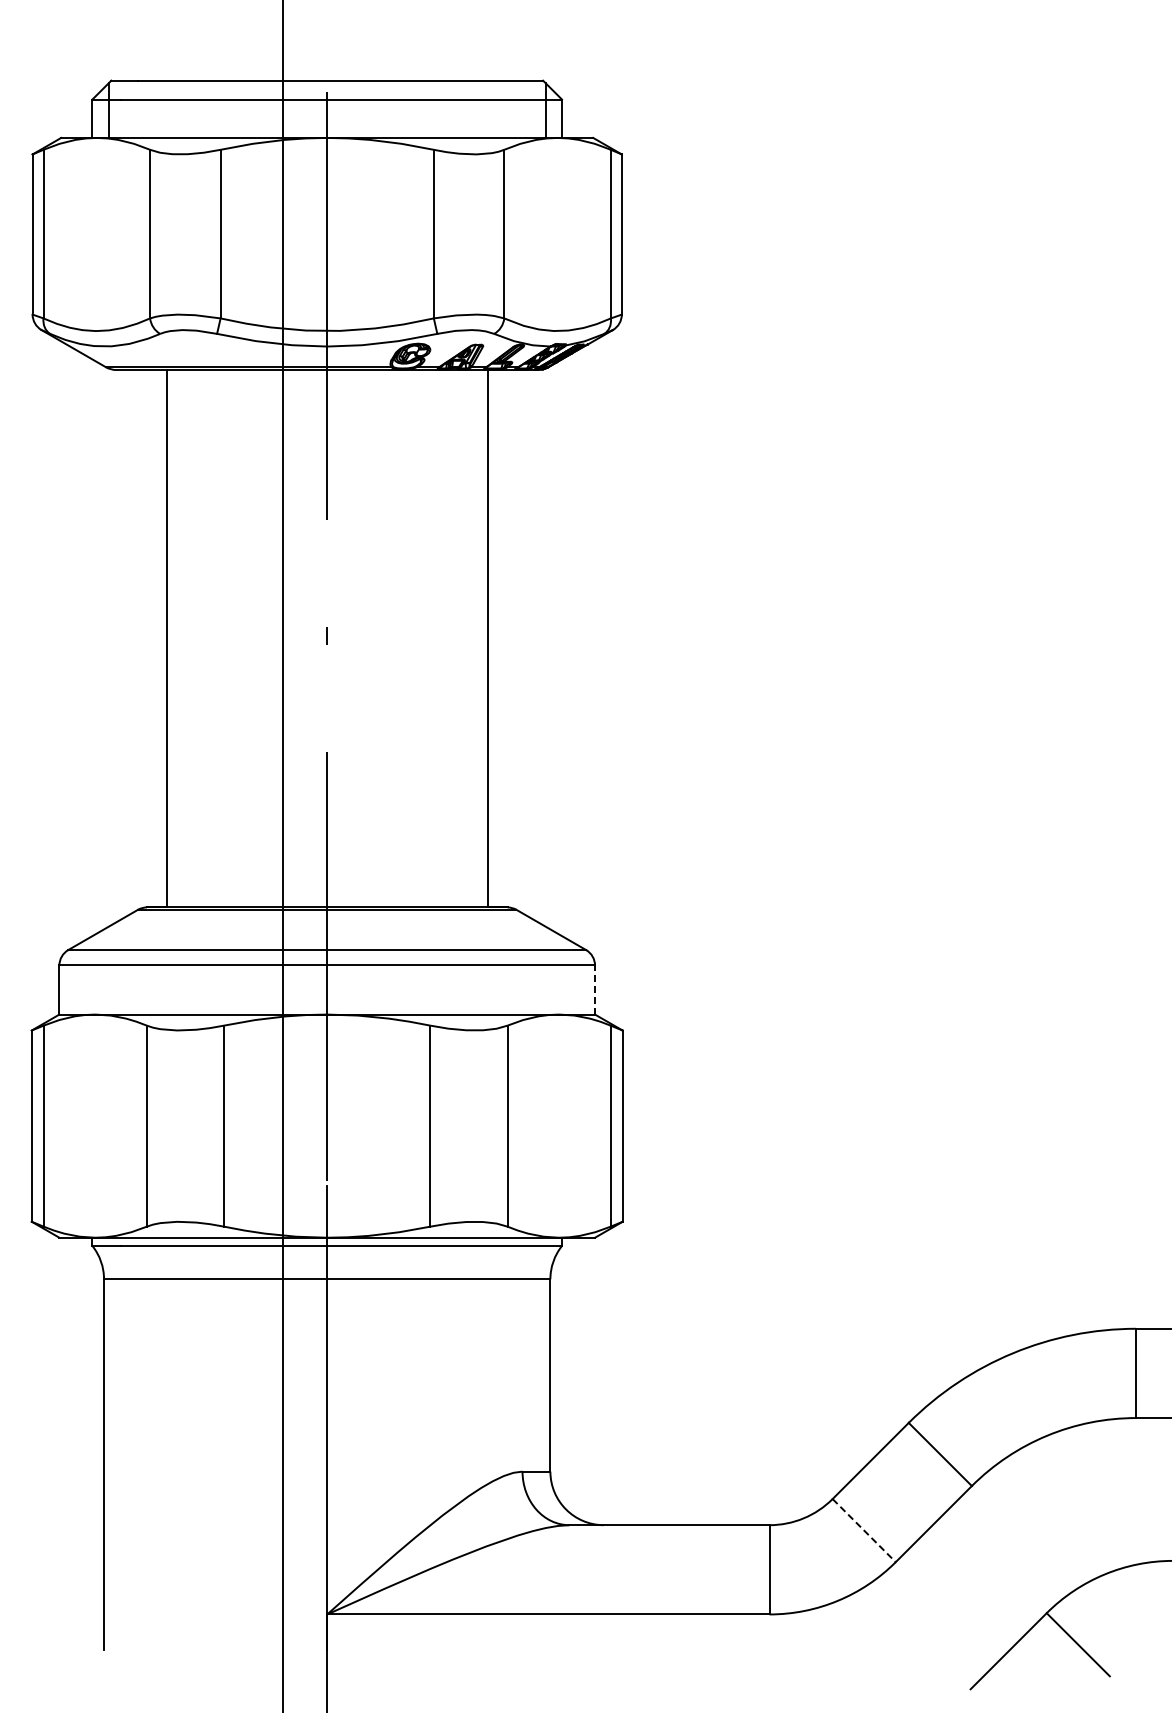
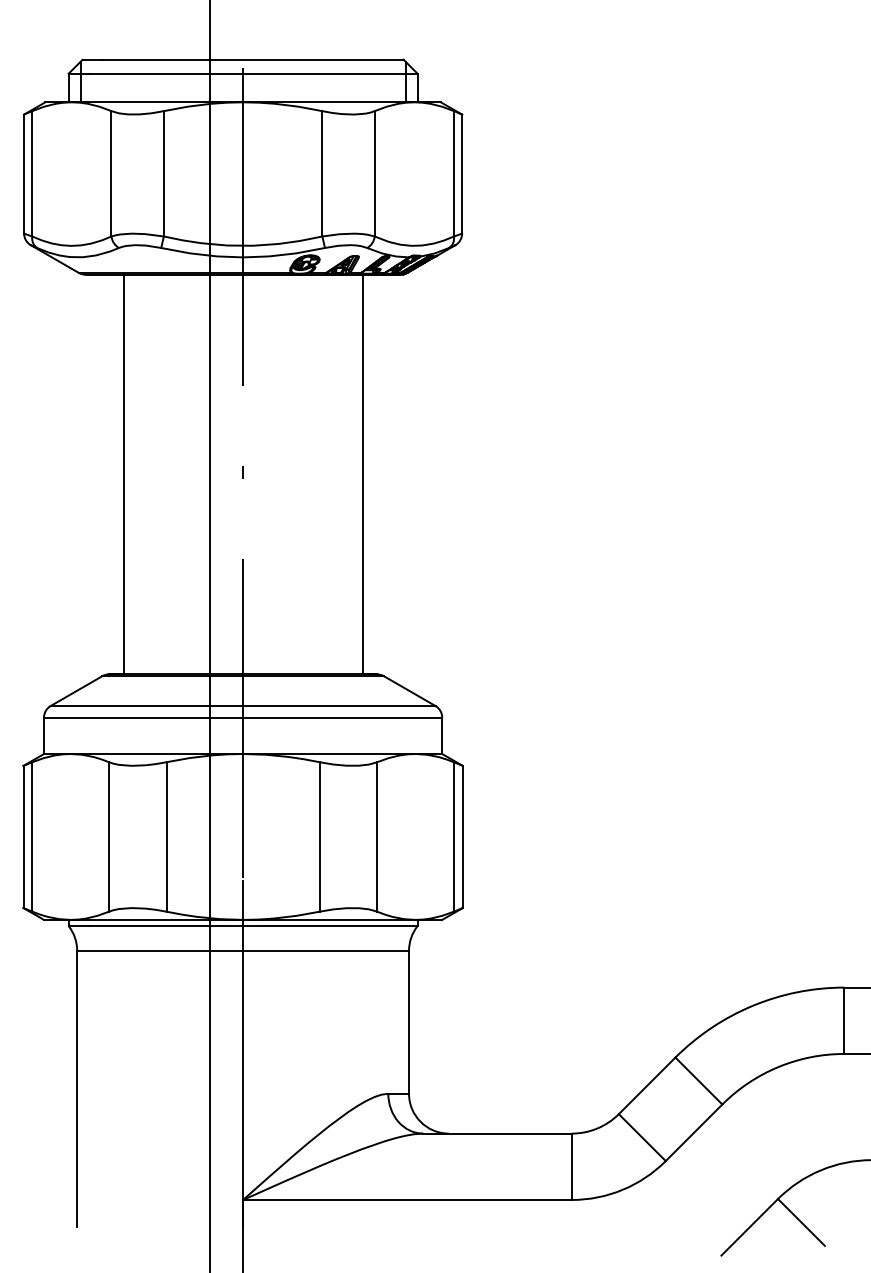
line: (595, 990) -> (442, 736), dashed -> solid
line: (864, 1530) -> (642, 1137), dashed -> solid

